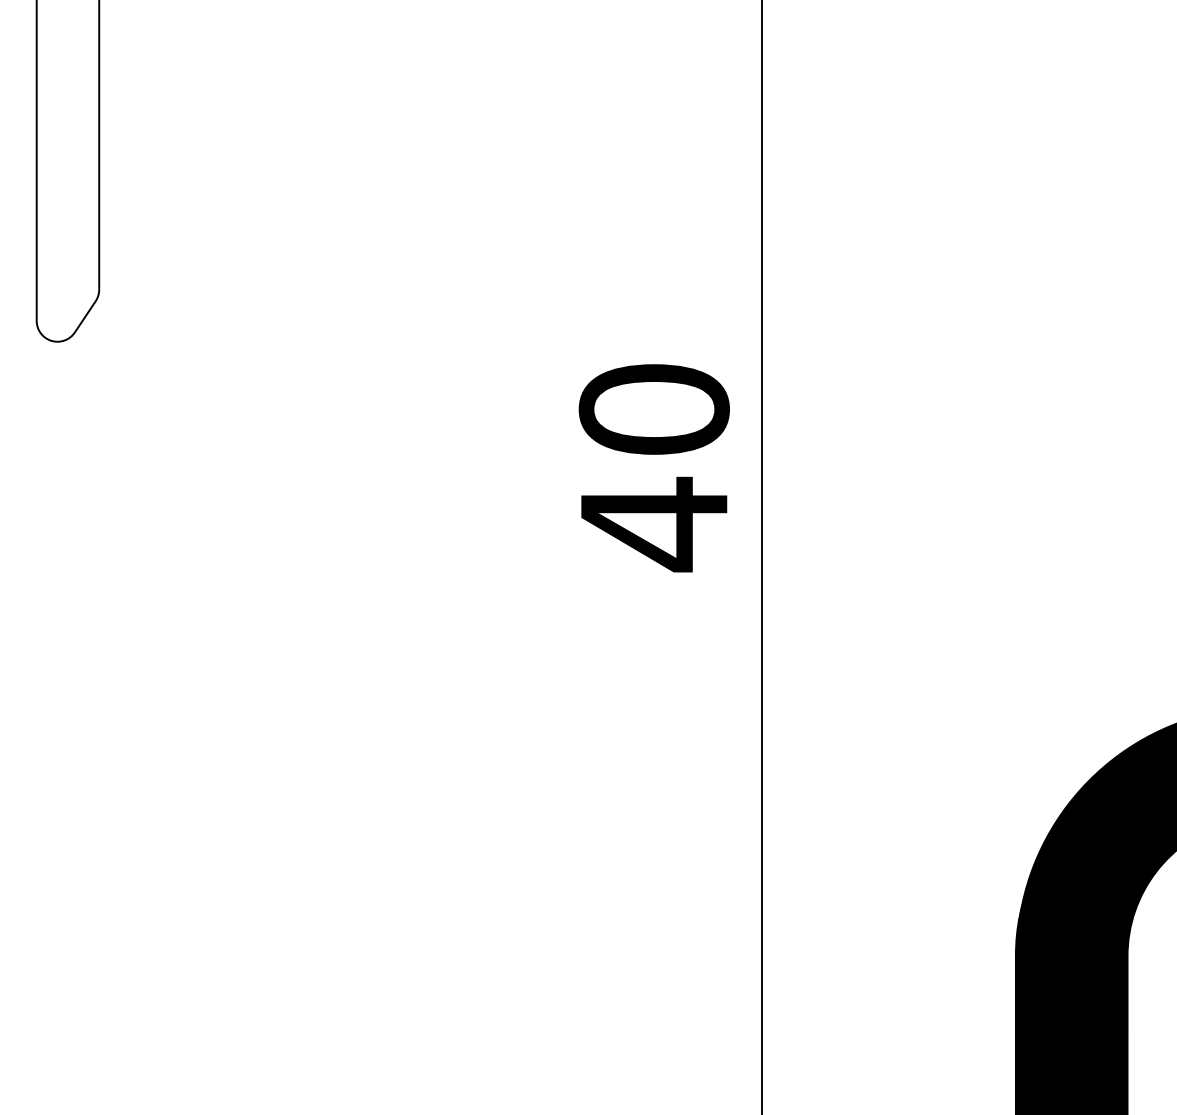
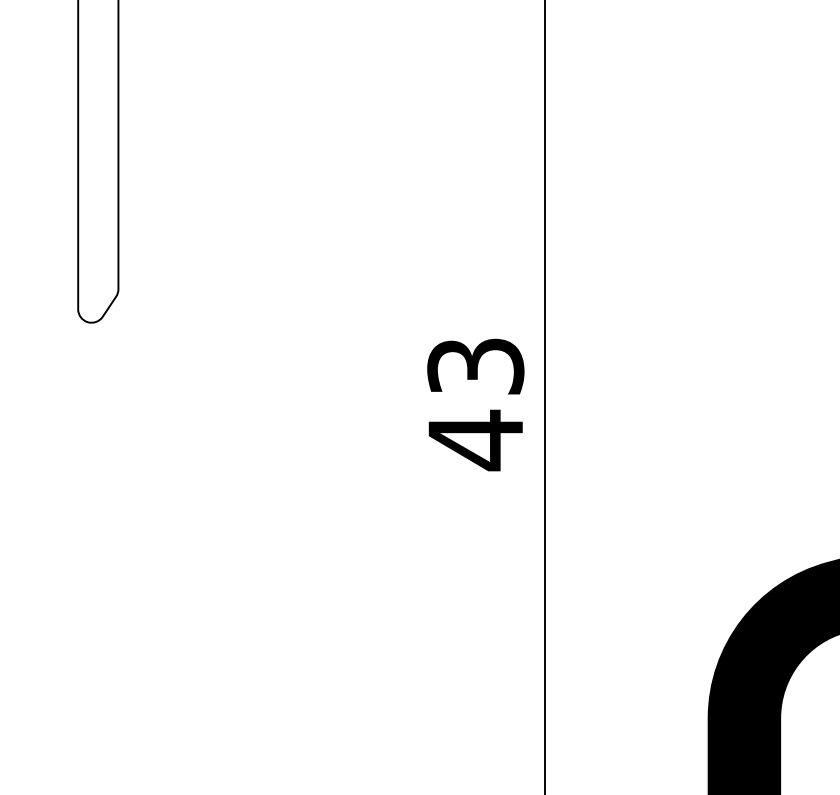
text: (653, 409) -> (475, 366), 40 -> 43

